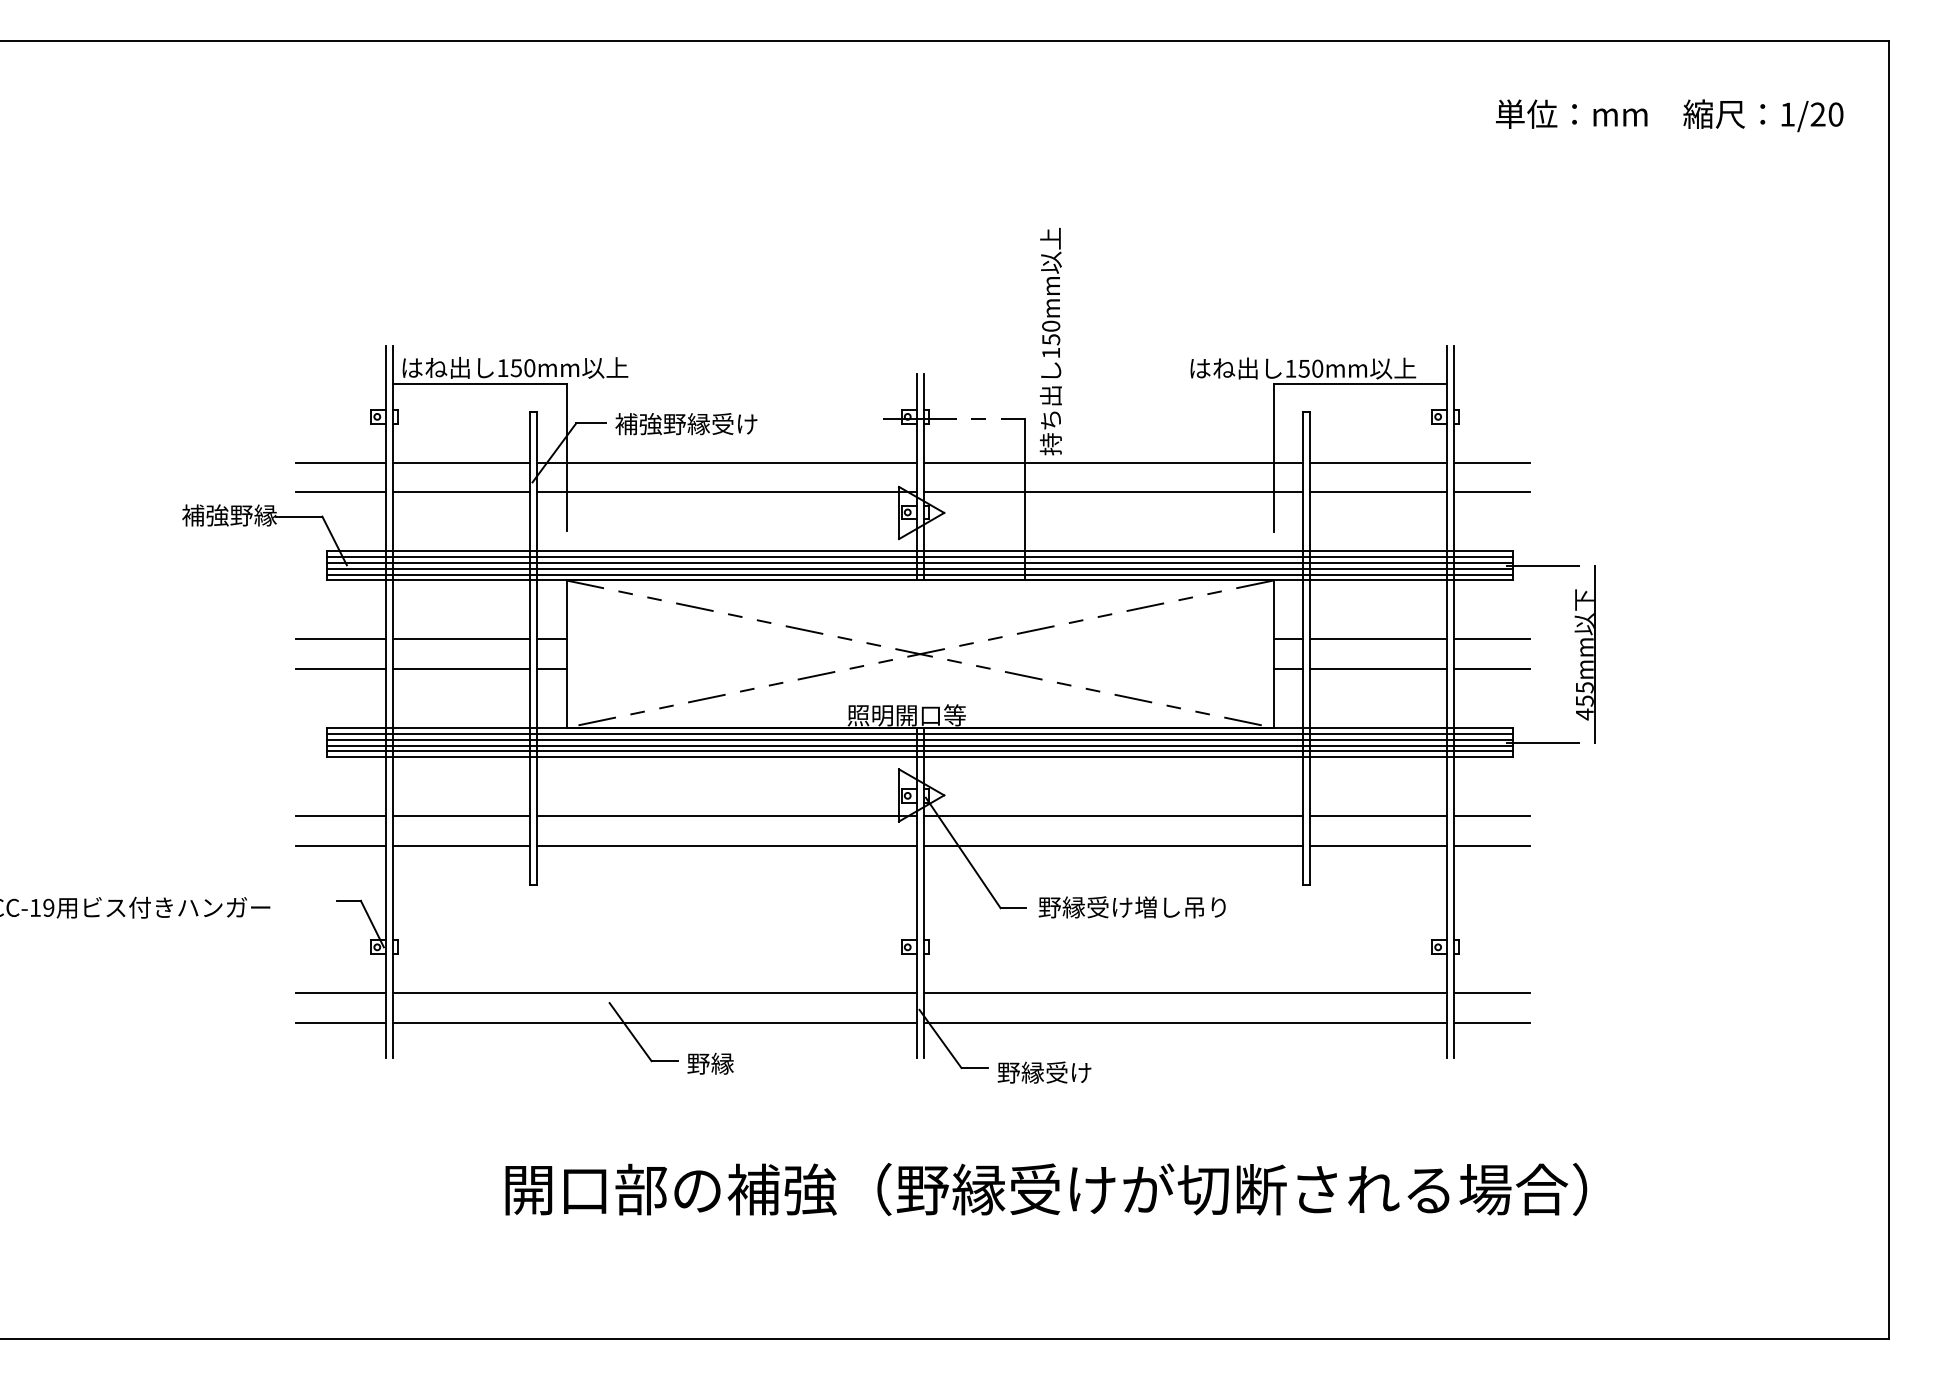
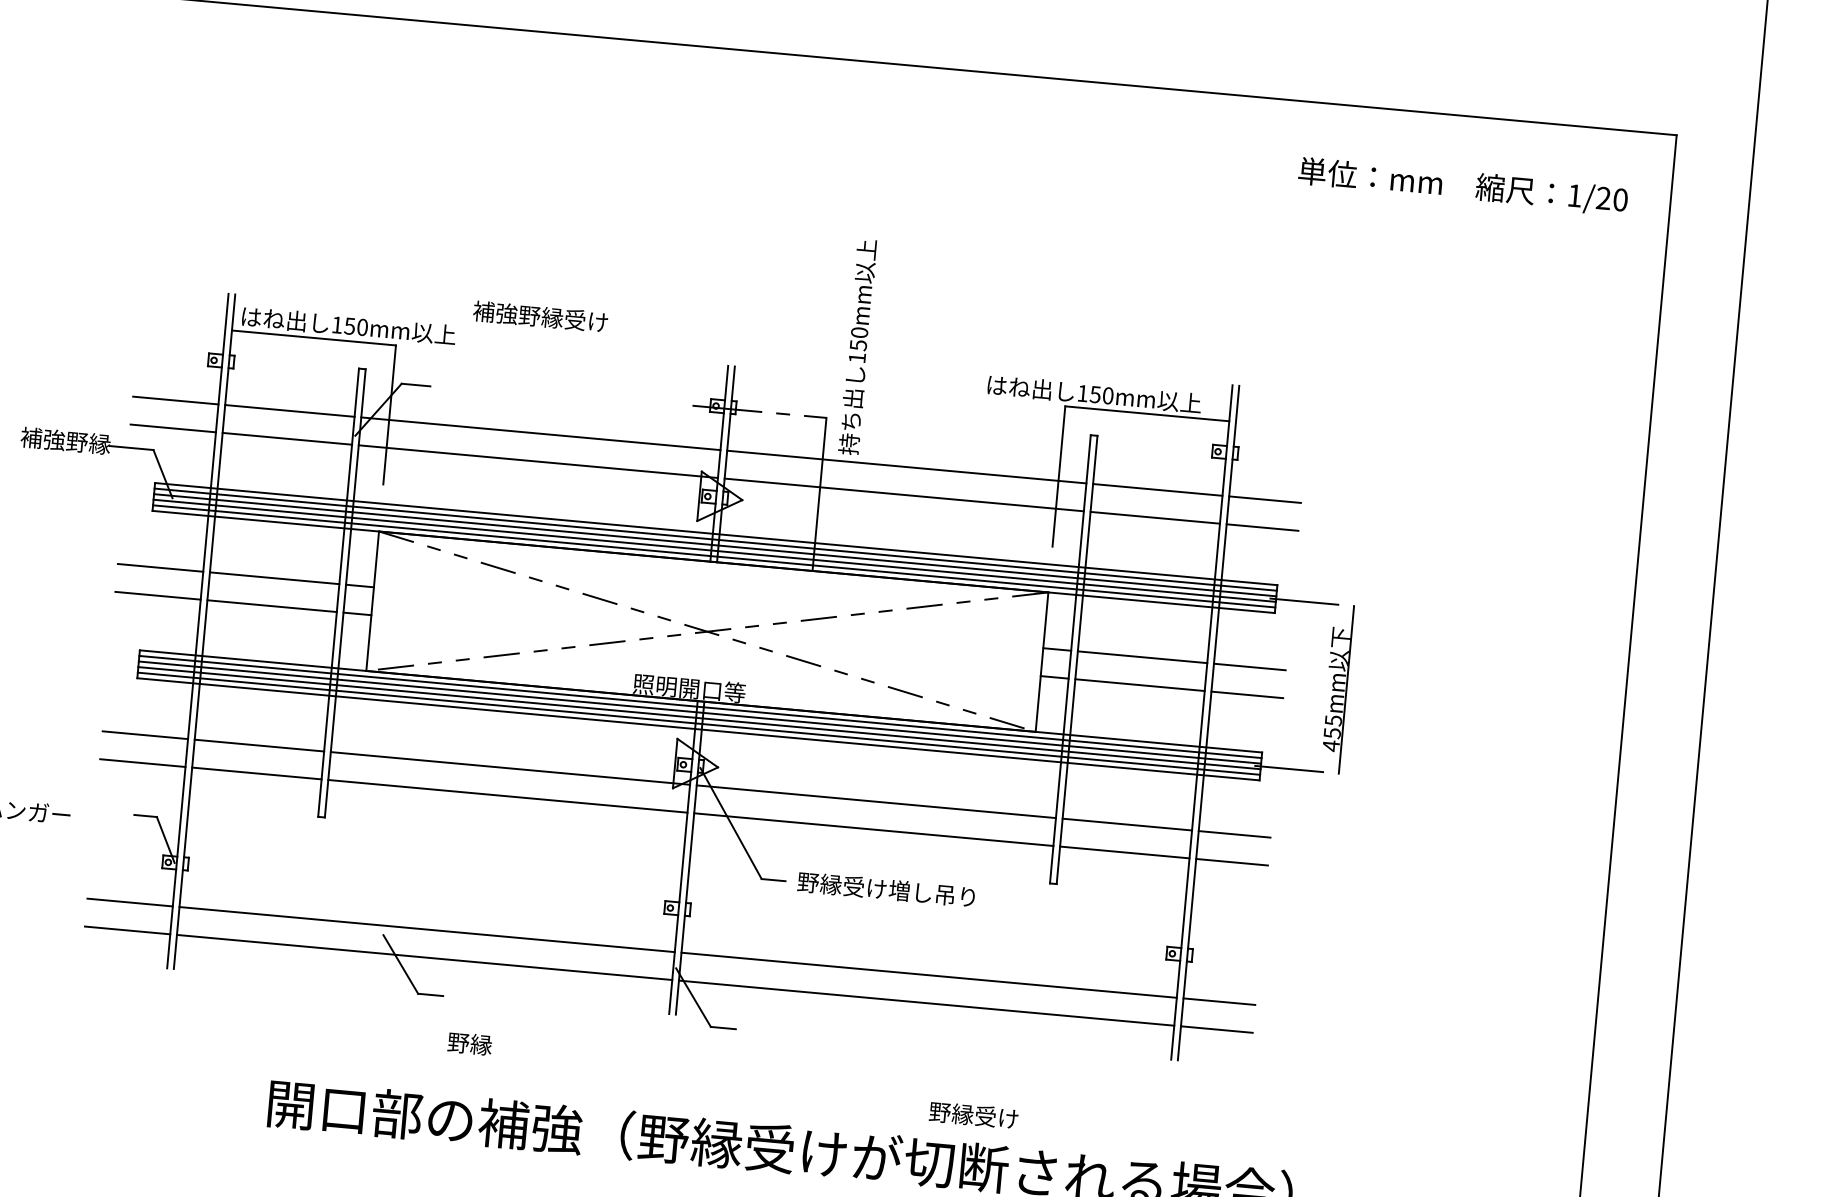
text: (686, 424) -> (540, 317), moved
text: (710, 1063) -> (469, 1043), moved
text: (1044, 1072) -> (973, 1115), moved

